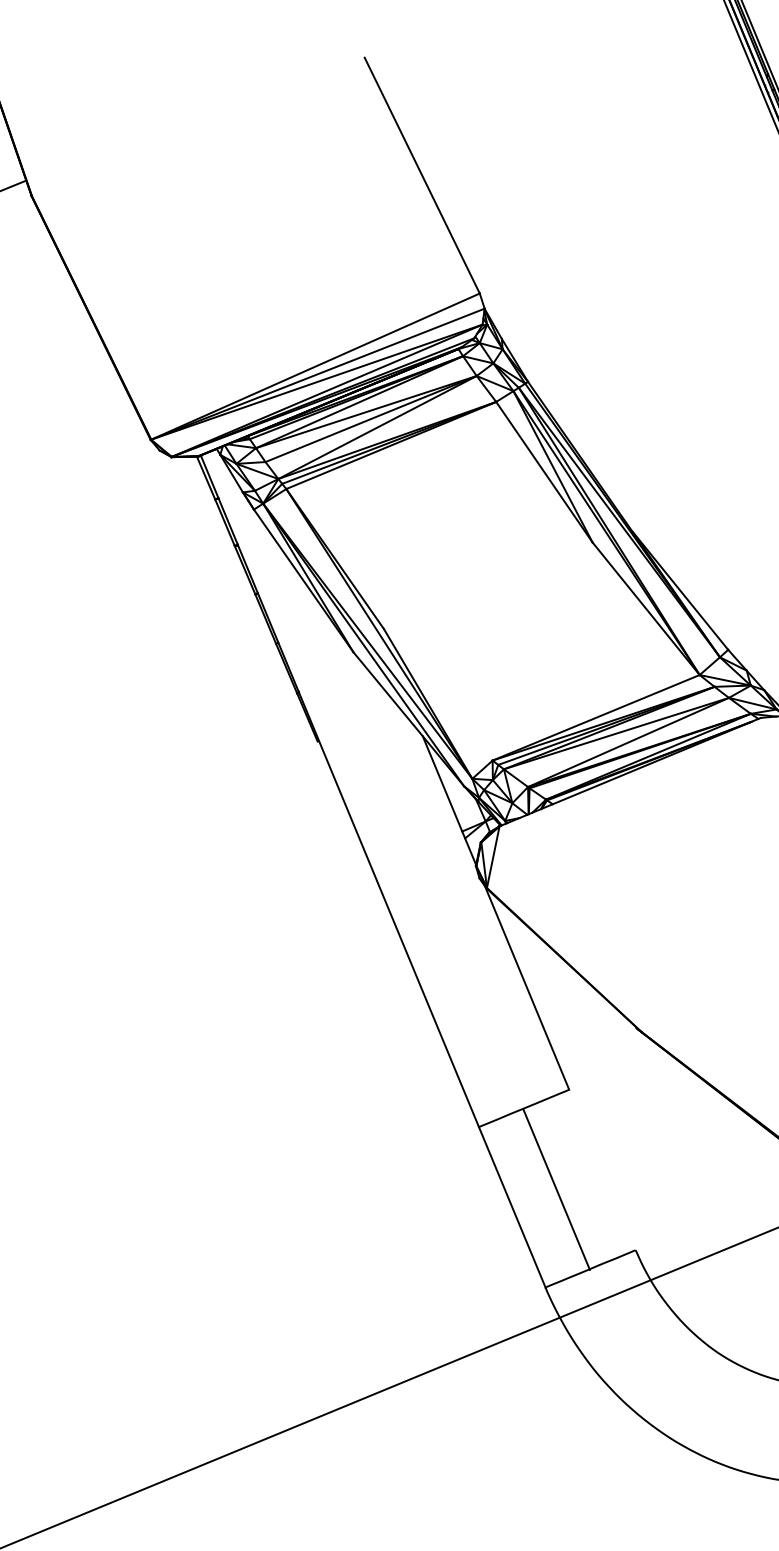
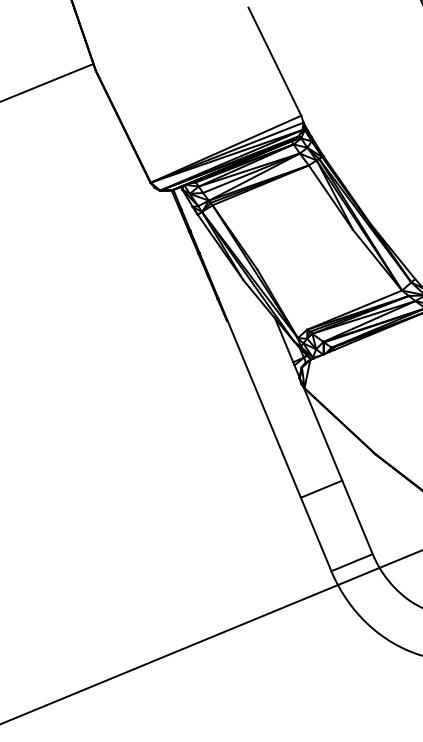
line: (556, 1189) -> (357, 517), moved

